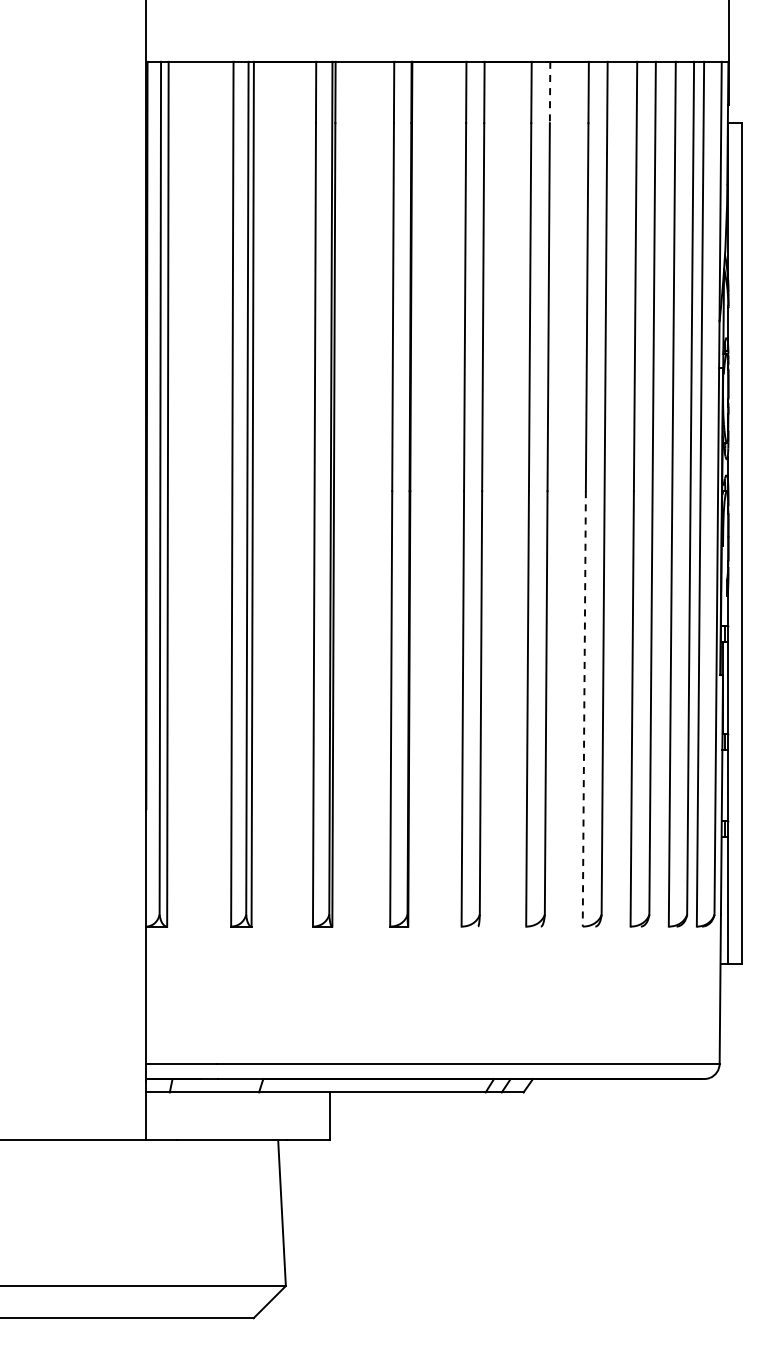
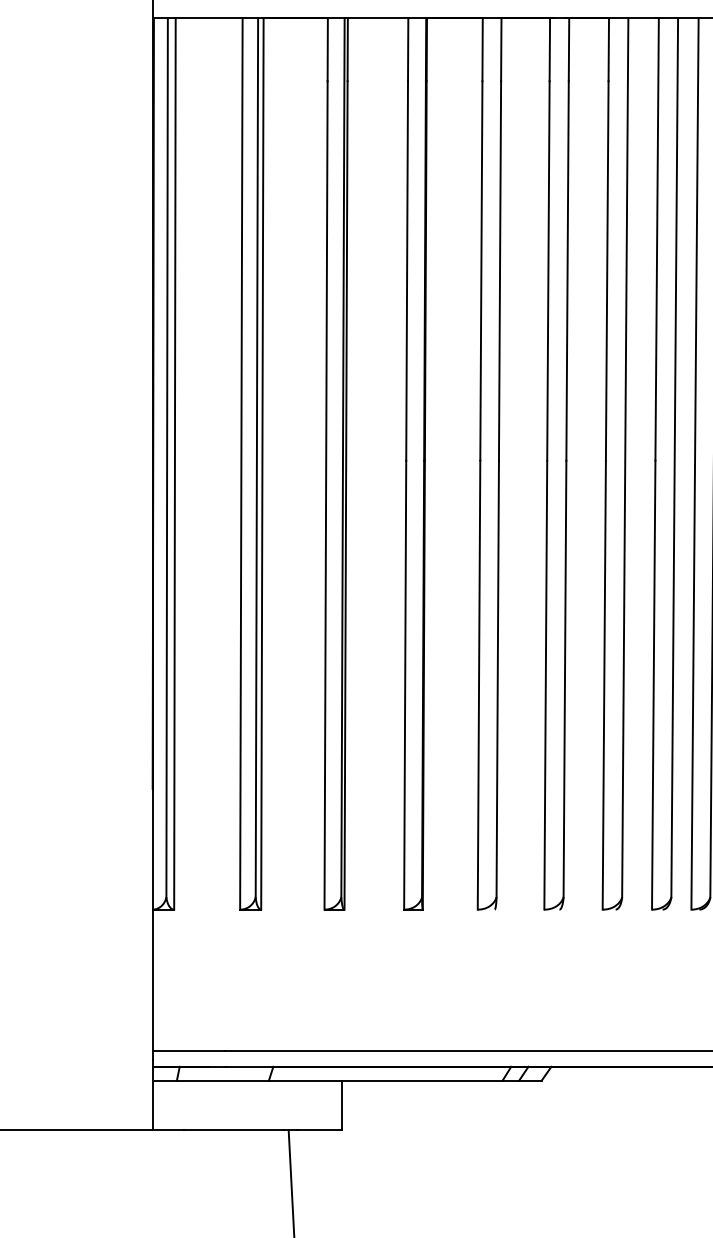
line: (550, 92) -> (569, 49), dashed -> solid
line: (584, 708) -> (604, 684), dashed -> solid

